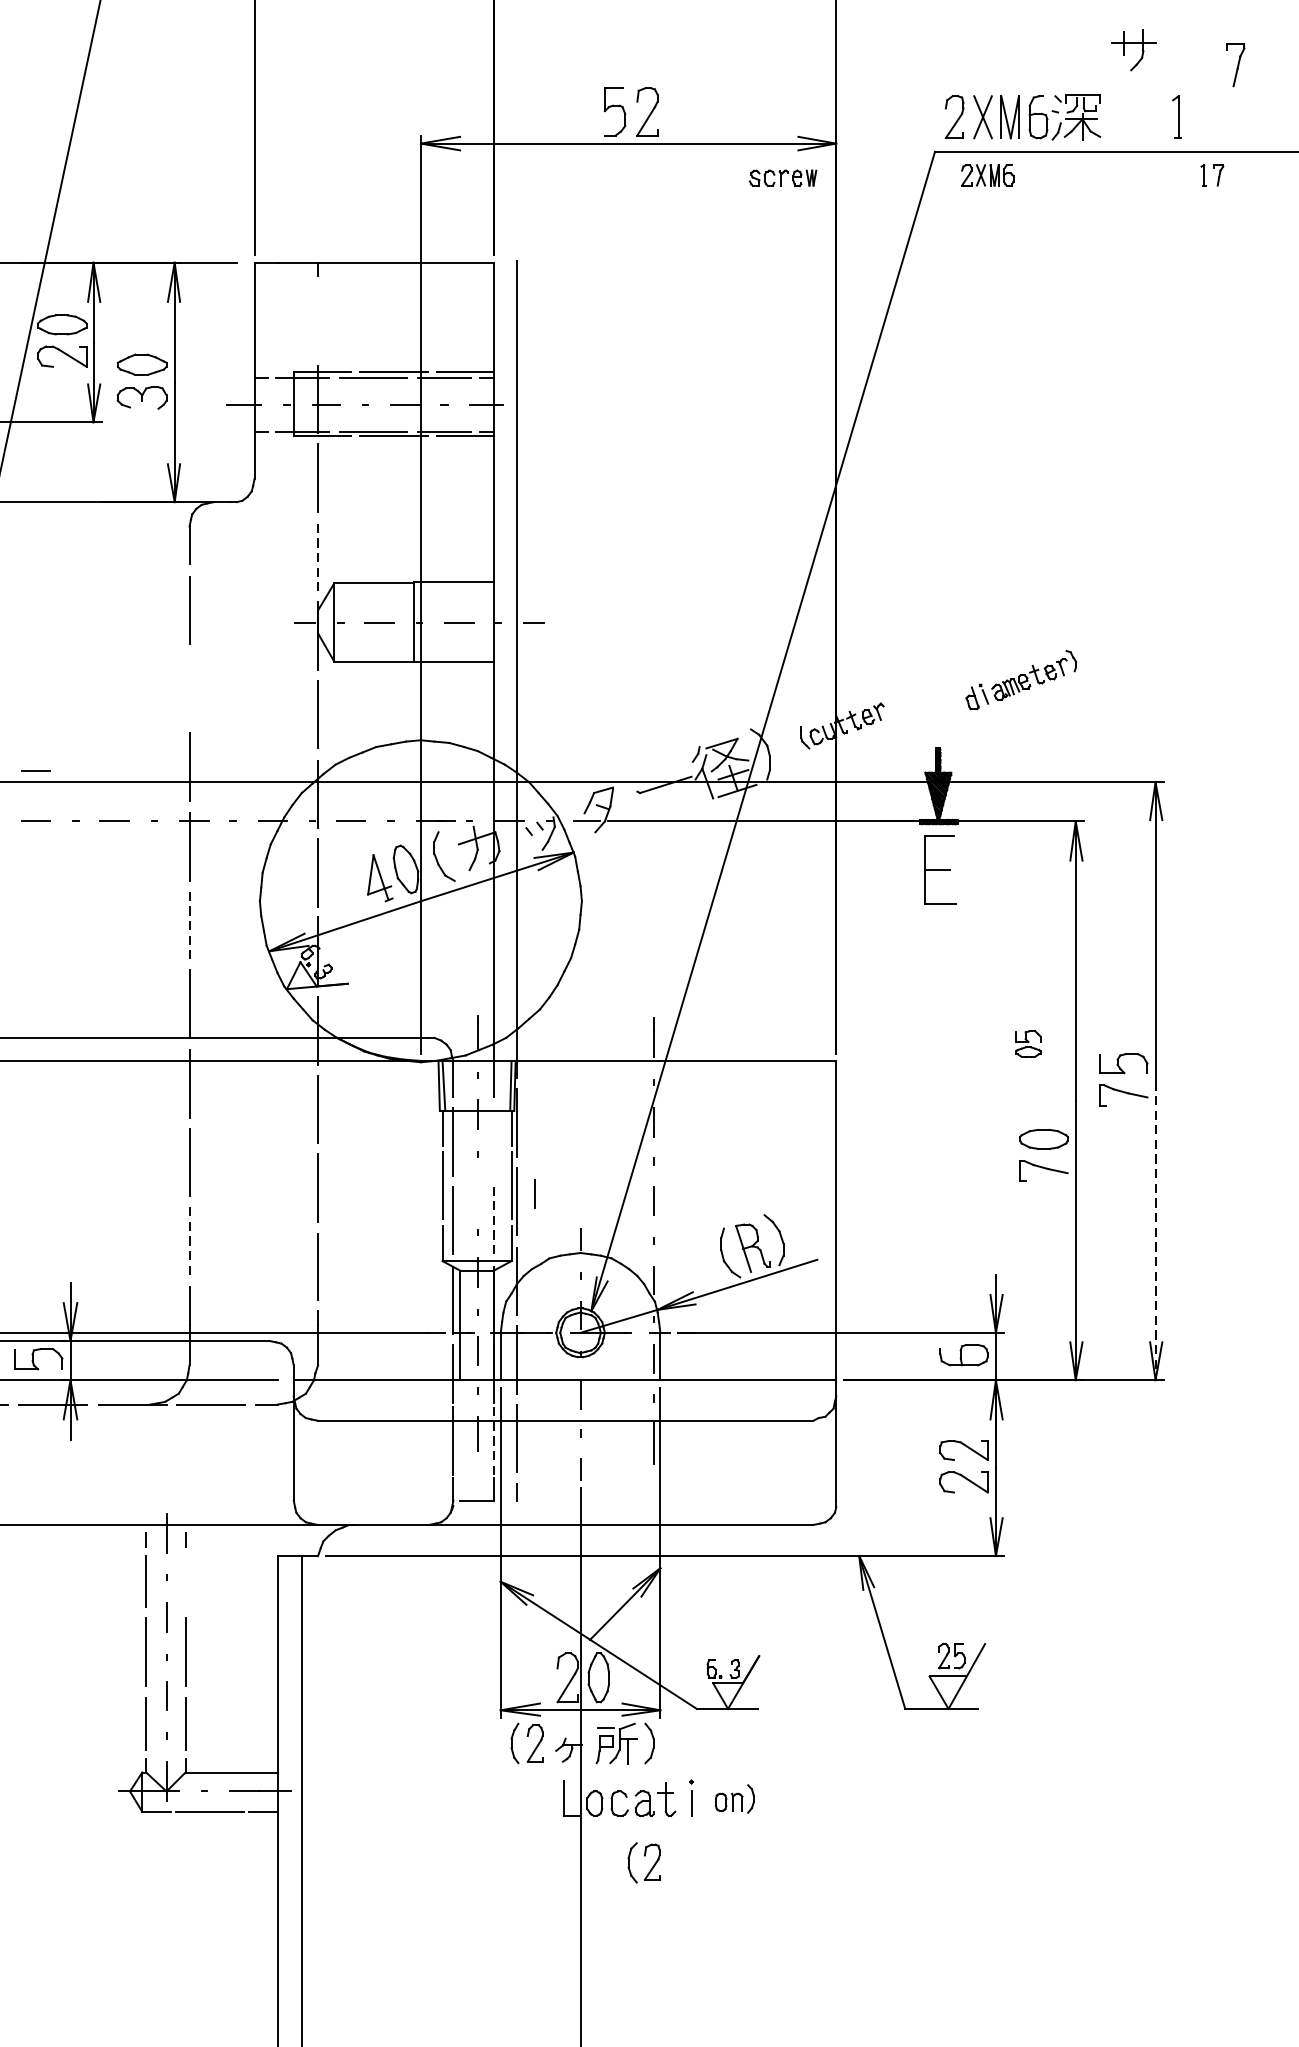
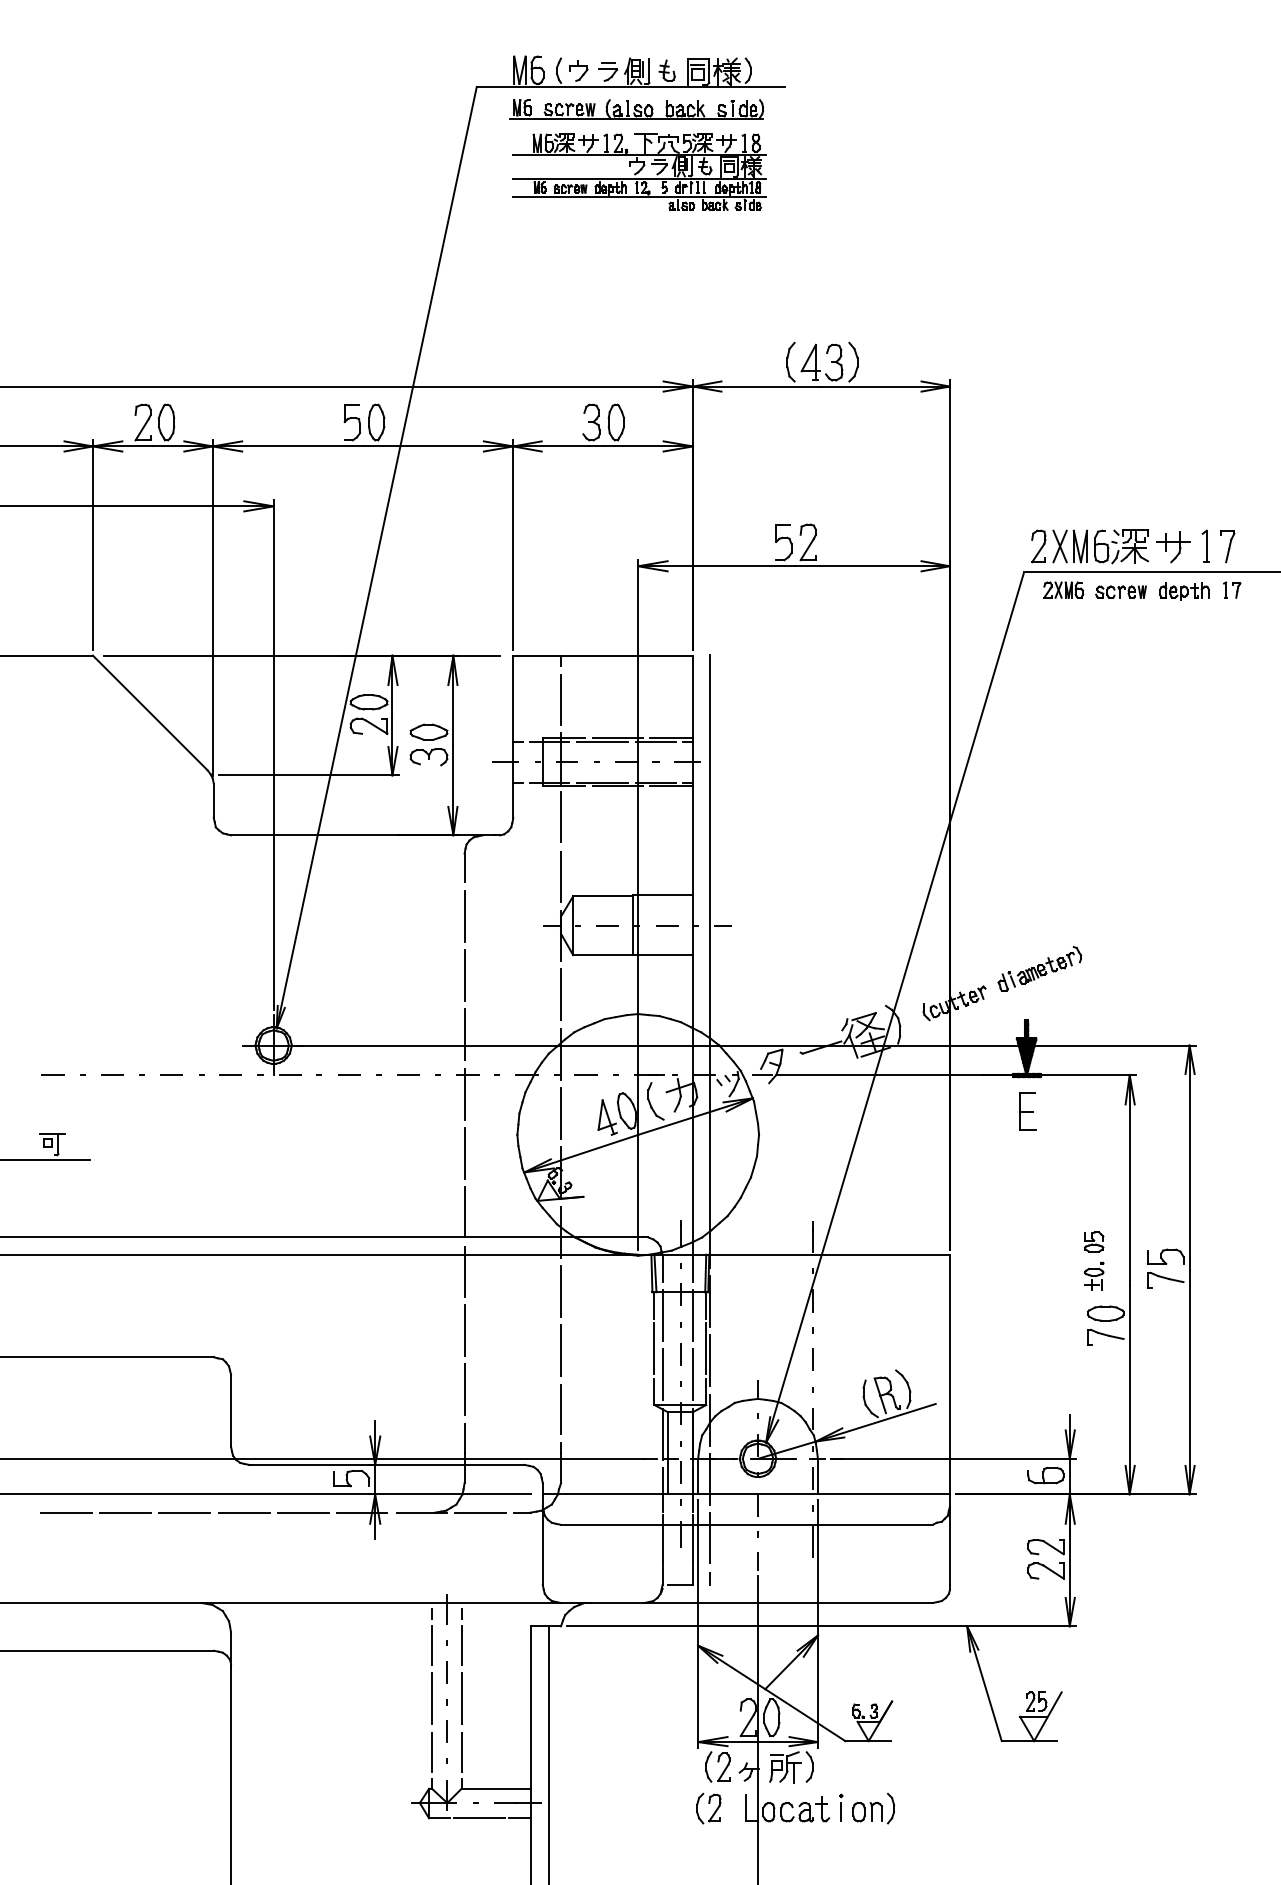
part: (1134, 50) -> (1173, 547), moved
part: (1235, 65) -> (1227, 546), moved
part: (782, 177) -> (1120, 591), moved
part: (1148, 177) -> (1184, 591), added
line: (318, 321) -> (561, 699), added
line: (318, 558) -> (561, 877), dashed -> solid
part: (1020, 679) -> (1039, 968), moved
line: (189, 688) -> (464, 975), added
line: (36, 770) -> (349, 1036), removed
part: (939, 870) -> (1027, 1111), size x0.71
line: (189, 926) -> (464, 1153), dashed -> solid
part: (1028, 1088) -> (1094, 1275), added
line: (494, 1141) -> (693, 1315), added
line: (534, 1193) -> (680, 1354), moved
line: (494, 1220) -> (693, 1374), dashed -> solid
line: (1155, 1231) -> (1189, 1382), dashed -> solid
line: (189, 1241) -> (464, 1390), dashed -> solid
line: (494, 1440) -> (693, 1539), dashed -> solid
line: (185, 1581) -> (461, 1645), added
part: (734, 1798) -> (873, 1808), size x1.43
part: (643, 1862) -> (708, 1808), moved

